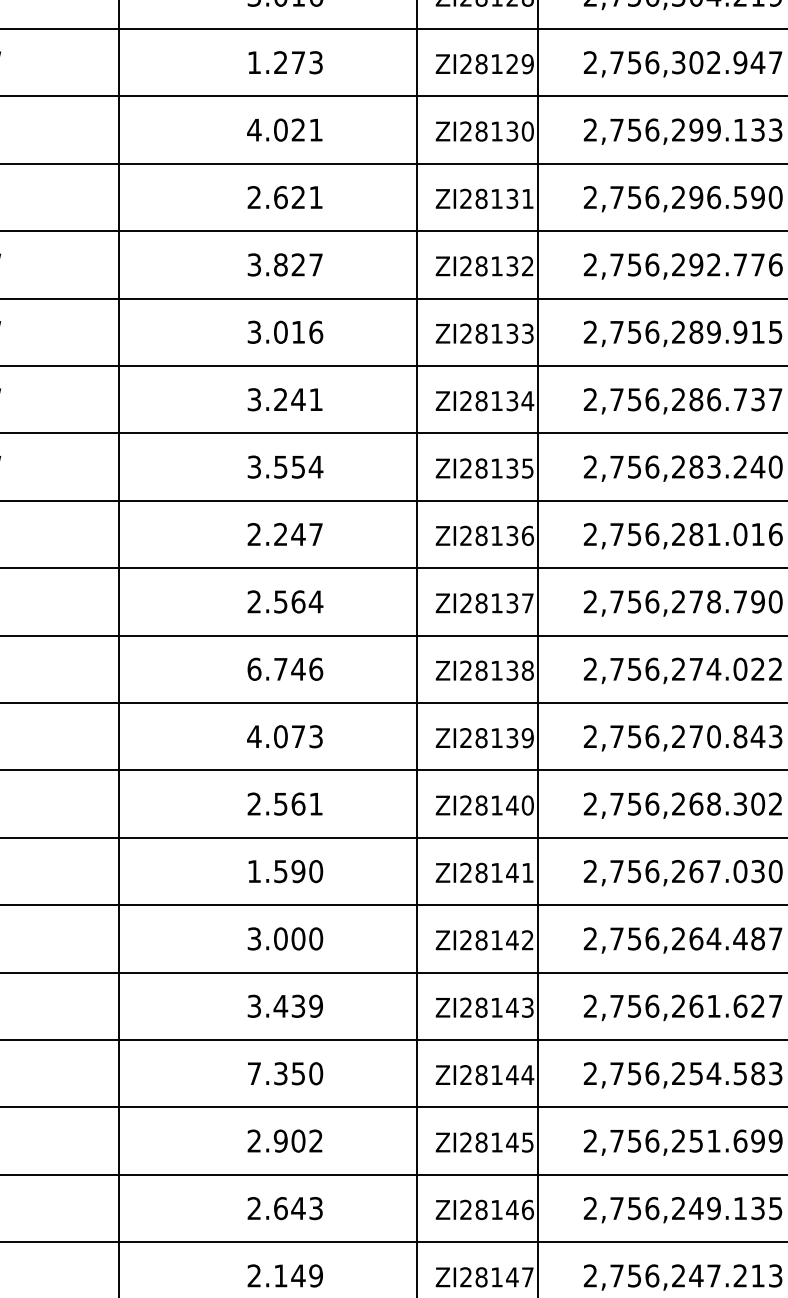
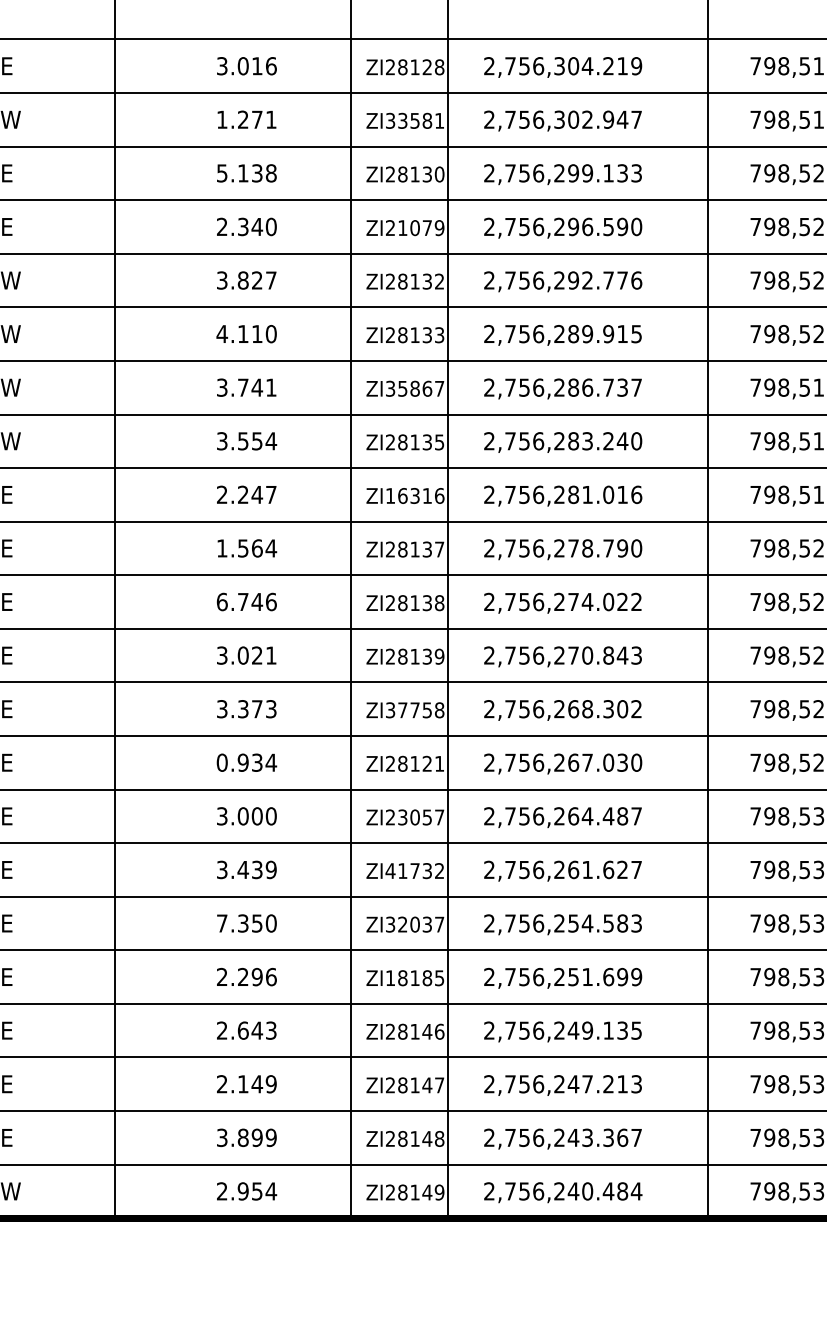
text: (316, 62) -> (271, 119), 1.273 -> 1.271
text: (497, 63) -> (415, 120), ZI28129 -> ZI33581
text: (284, 130) -> (246, 173), 4.021 -> 5.138
text: (297, 196) -> (256, 226), 2.621 -> 2.340
text: (505, 199) -> (421, 228), ZI28131 -> ZI21079
text: (284, 331) -> (246, 333), 3.016 -> 4.110
text: (281, 399) -> (243, 387), 3.241 -> 3.741
text: (497, 400) -> (415, 388), ZI28134 -> ZI35867
text: (488, 535) -> (408, 495), ZI28136 -> ZI16316
text: (254, 601) -> (222, 548), 2.564 -> 1.564
text: (284, 736) -> (246, 655), 4.073 -> 3.021
text: (284, 804) -> (246, 709), 2.561 -> 3.373
text: (497, 805) -> (415, 710), ZI28140 -> ZI37758
text: (284, 871) -> (246, 762), 1.590 -> 0.934
text: (512, 872) -> (427, 763), ZI28141 -> ZI28121
text: (505, 940) -> (421, 817), ZI28142 -> ZI23057
text: (496, 1008) -> (414, 871), ZI28143 -> ZI41732
text: (497, 1074) -> (415, 924), ZI28144 -> ZI32037
text: (297, 1140) -> (256, 976), 2.902 -> 2.296
text: (489, 1142) -> (409, 978), ZI28145 -> ZI18185

